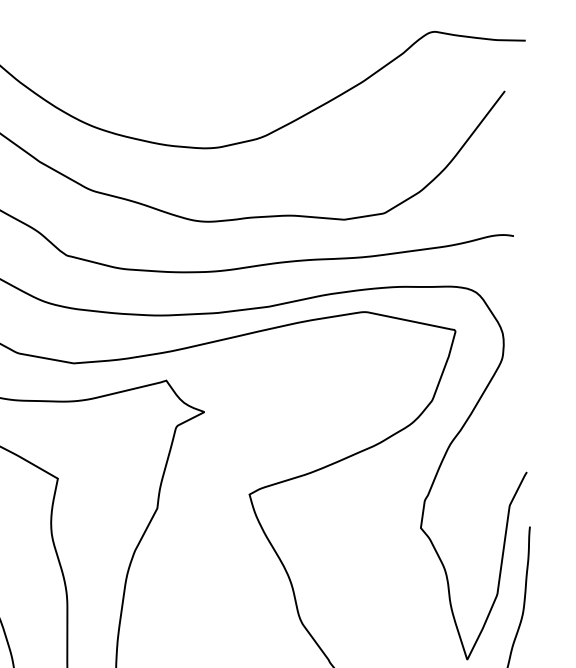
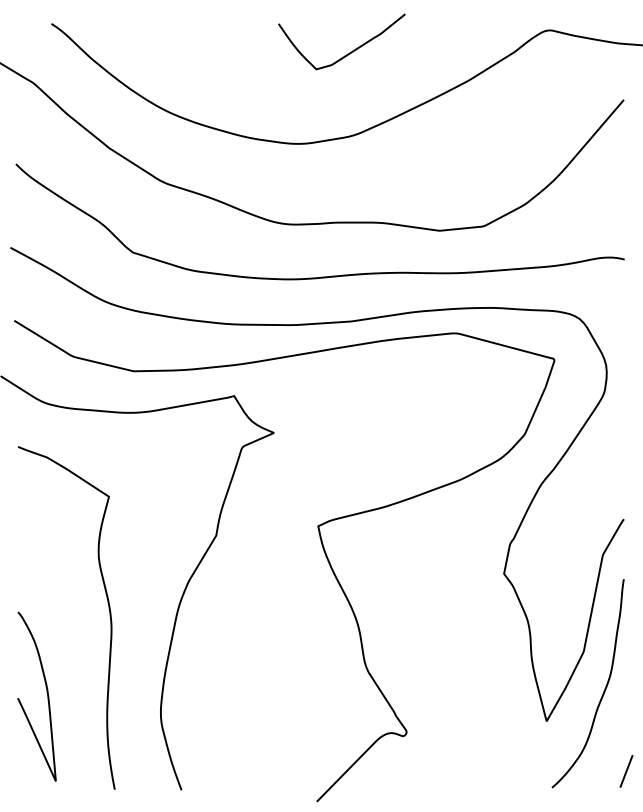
curve: (251, 63) -> (347, 53), added

